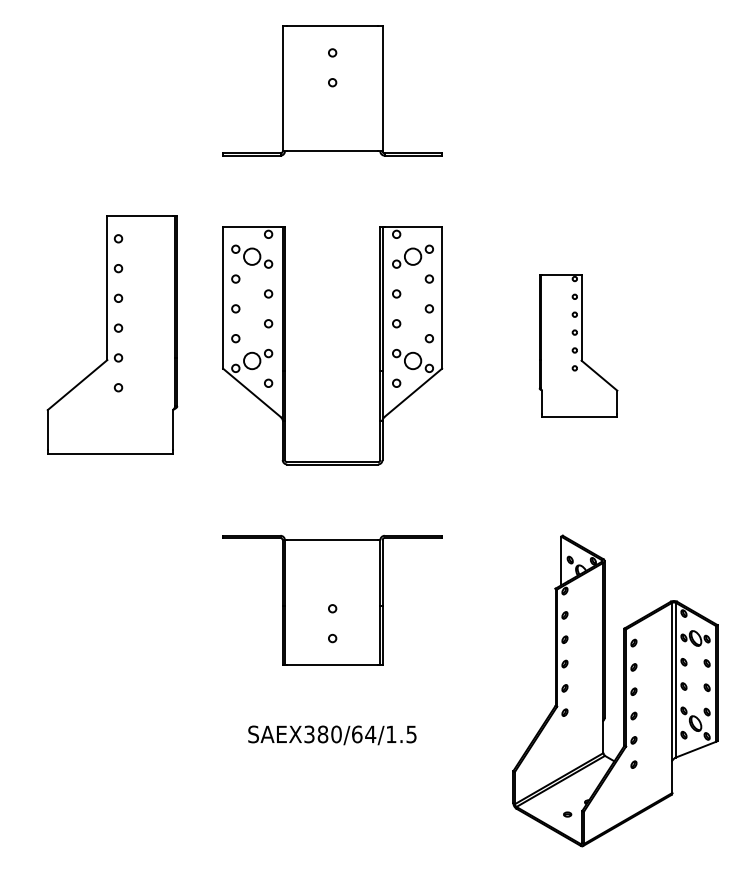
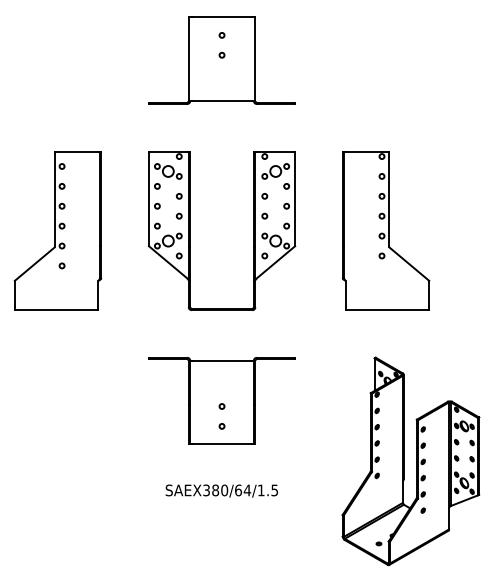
part: (111, 334) -> (57, 230), moved
part: (578, 345) -> (386, 230), size x1.67

